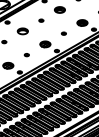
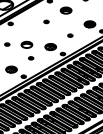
part: (22, 31) -> (26, 45), moved

